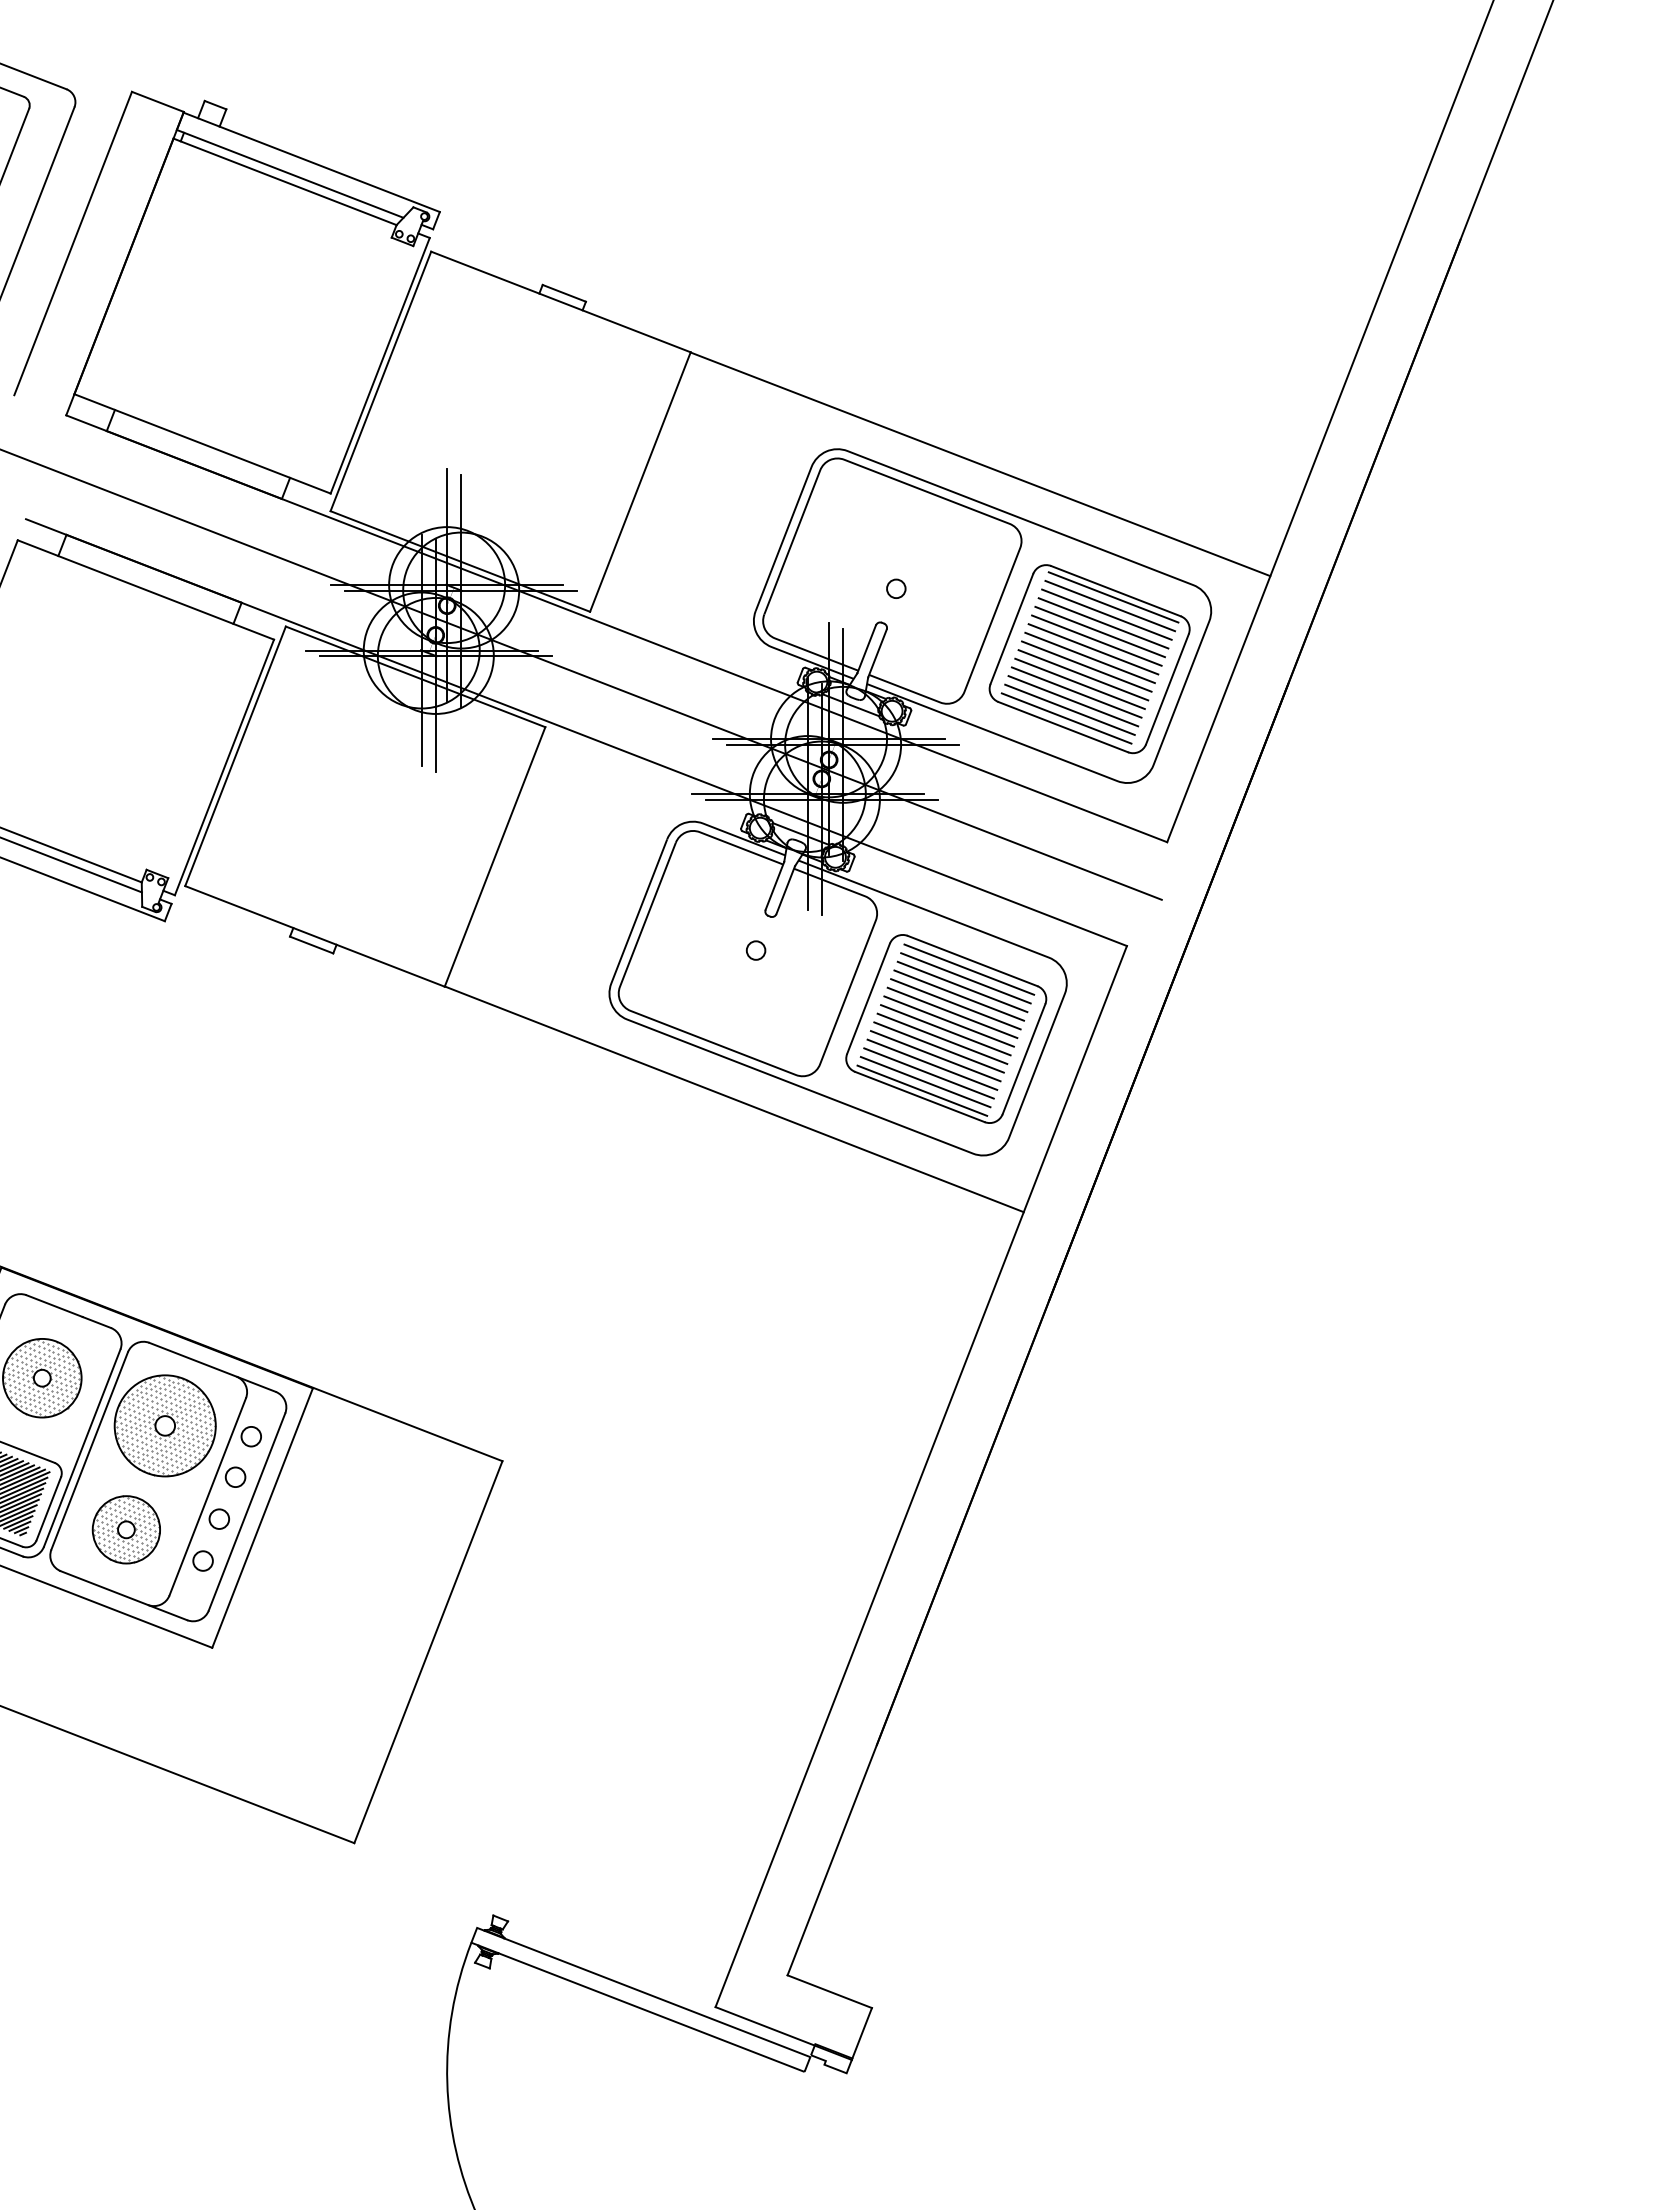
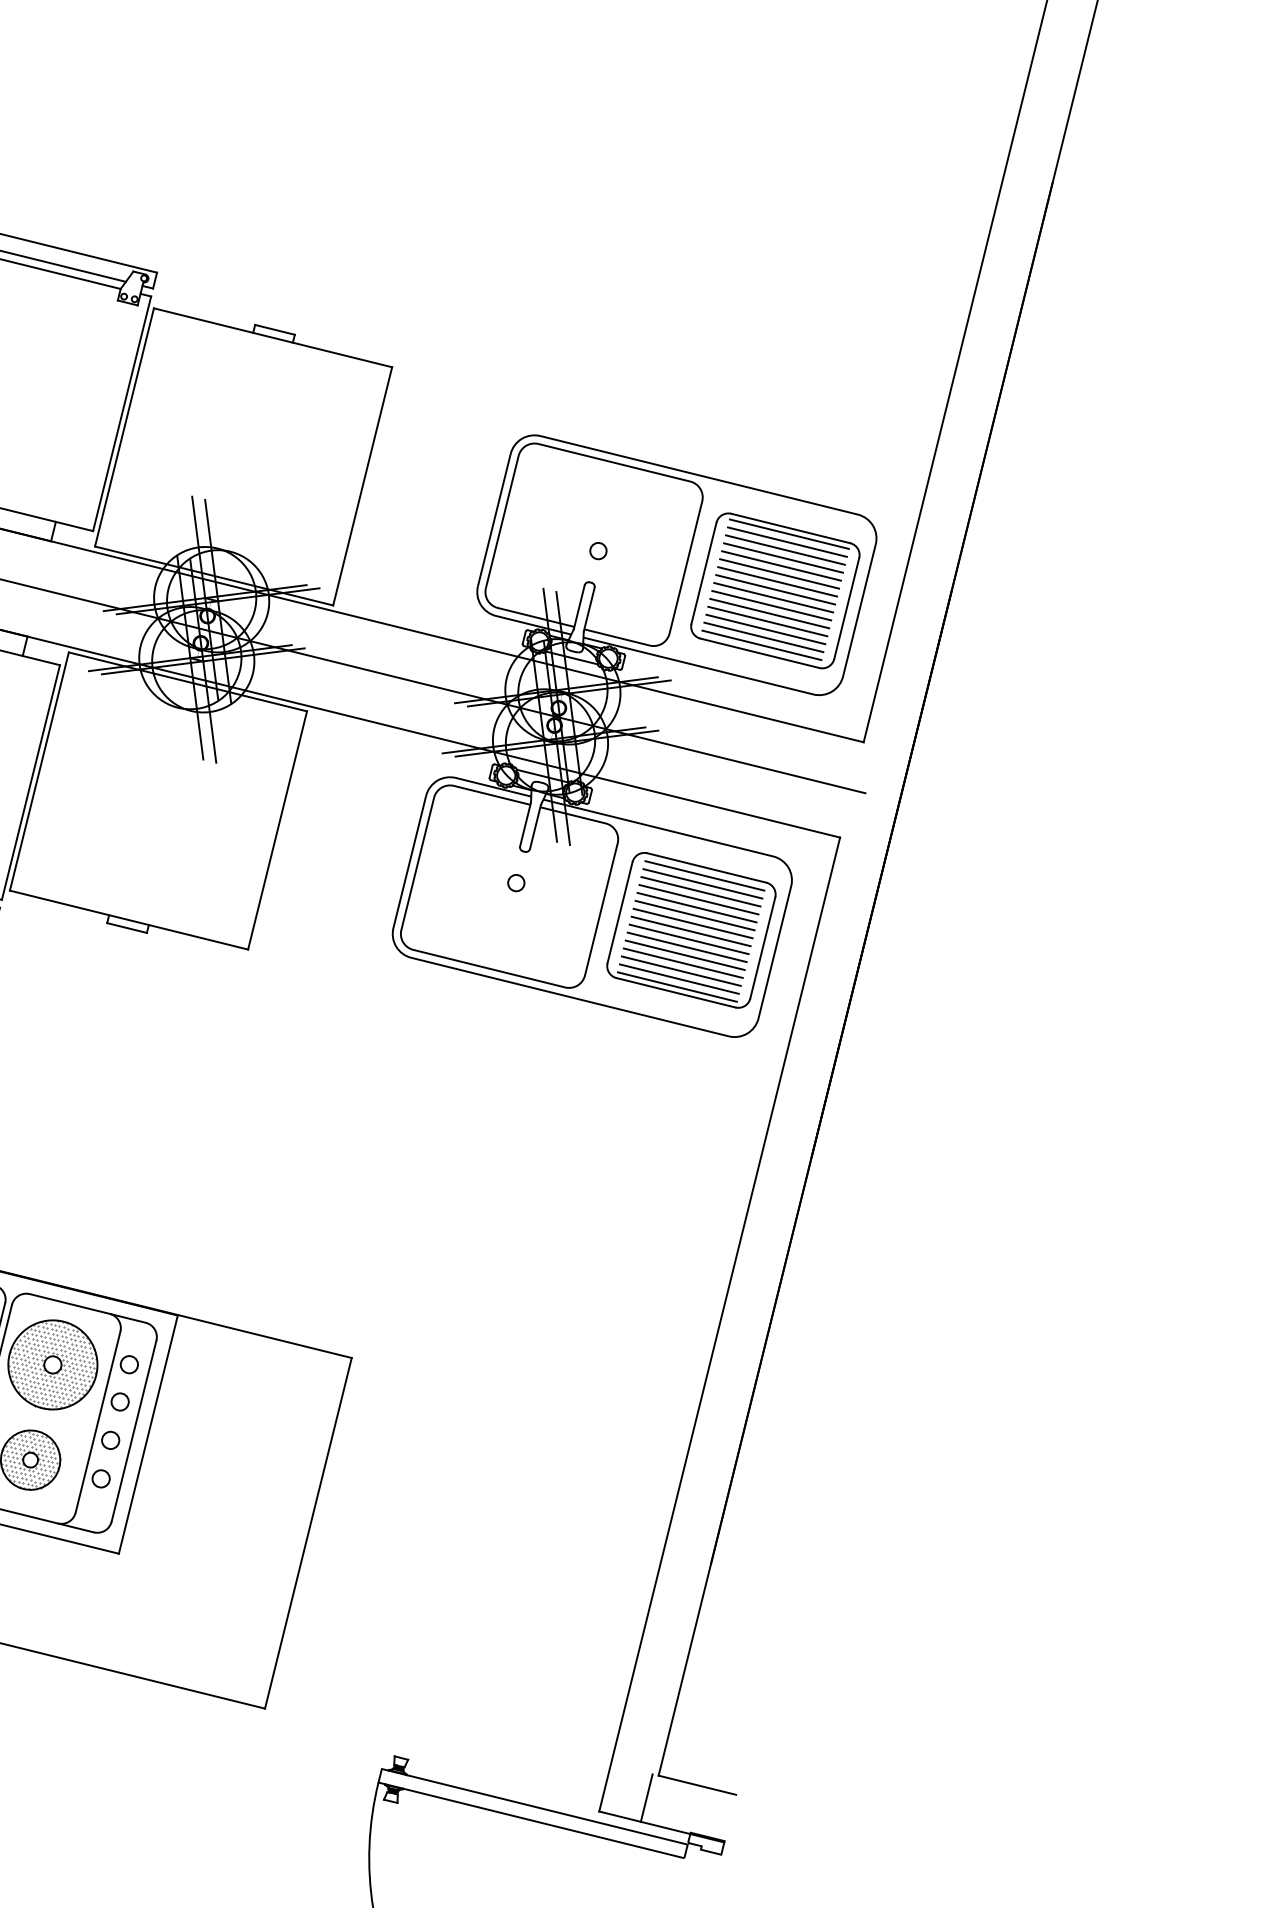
line: (980, 464) -> (658, 432), removed
line: (734, 1099) -> (514, 1015), removed
line: (861, 2033) -> (646, 1797), moved

